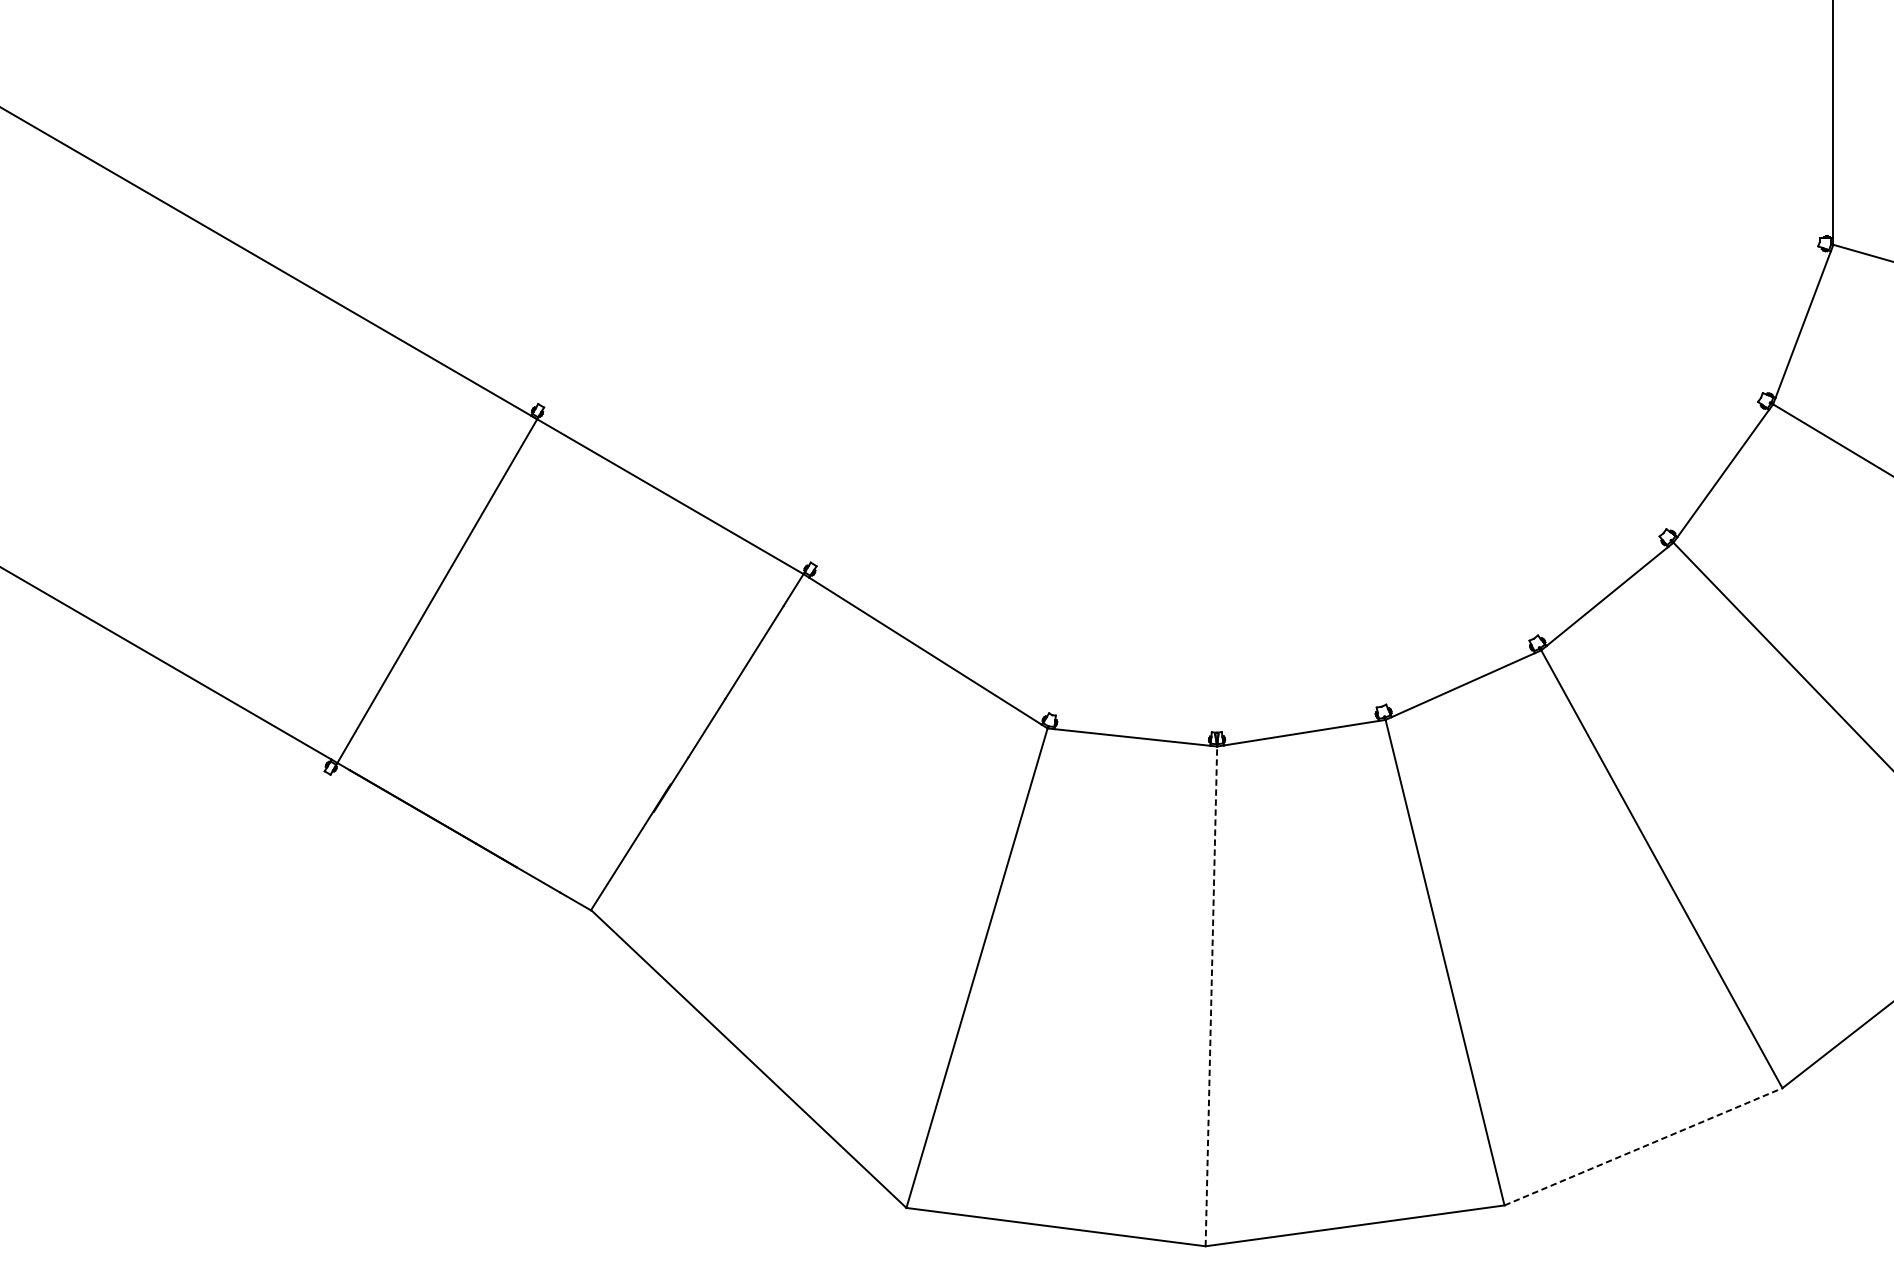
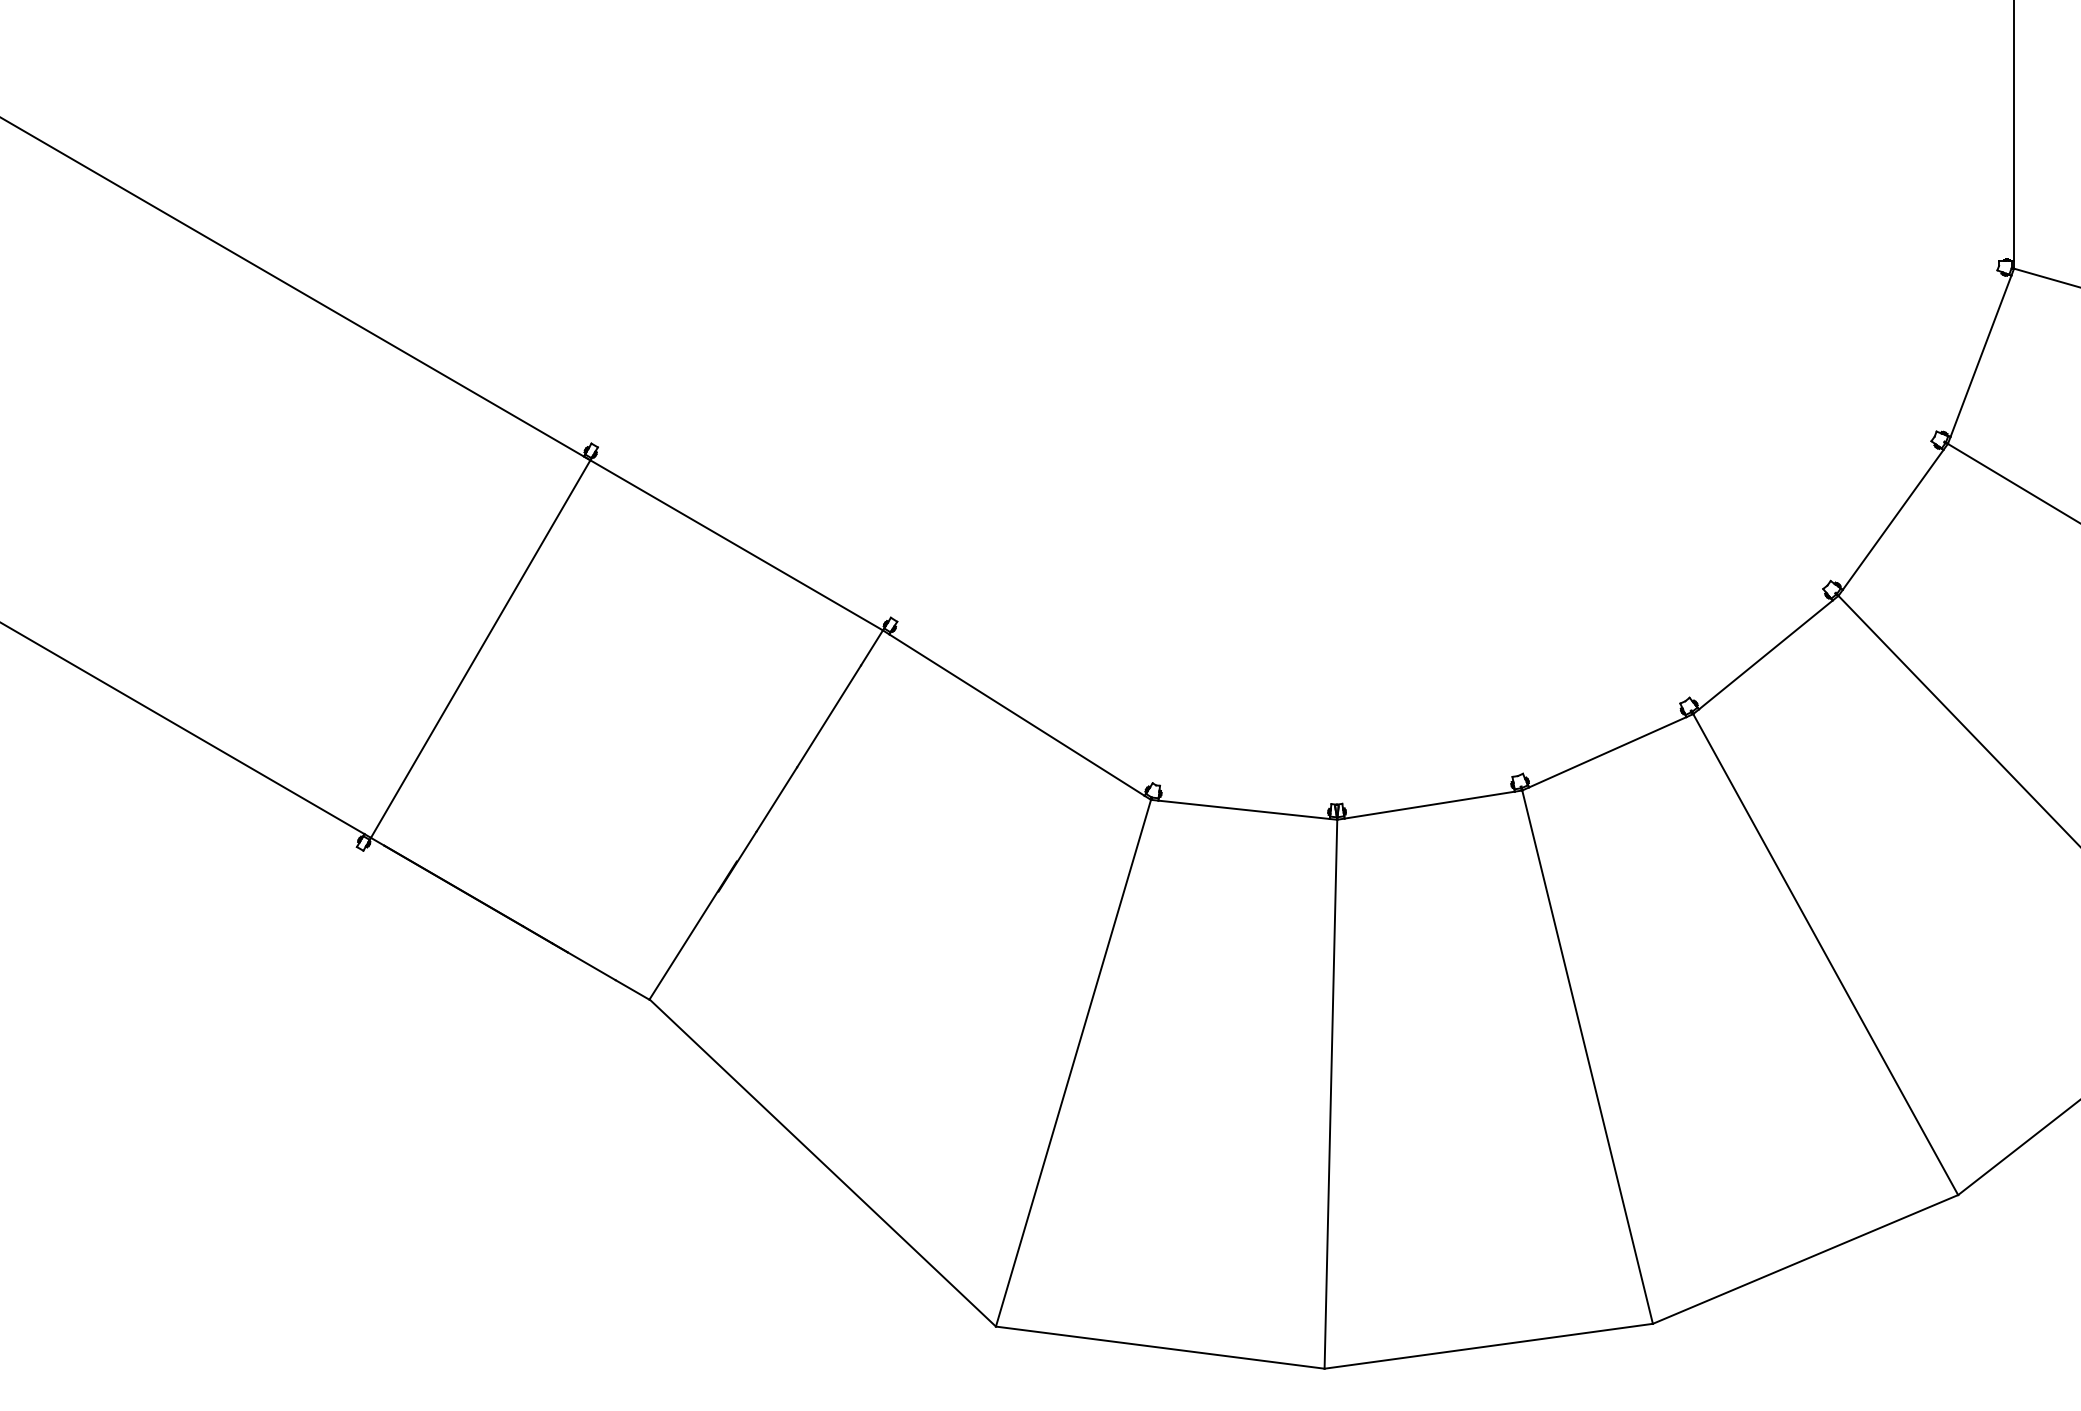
line: (1211, 996) -> (1330, 1094), dashed -> solid
line: (1643, 1146) -> (1805, 1259), dashed -> solid

